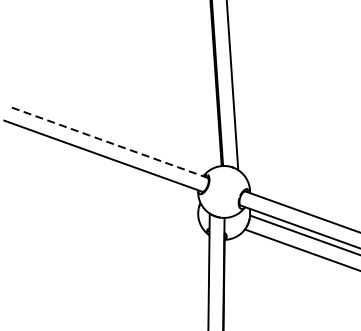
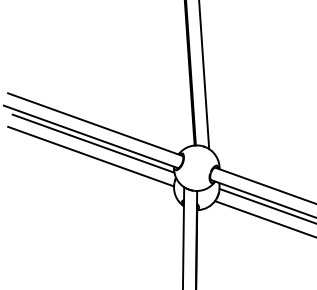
line: (108, 142) -> (95, 124), dashed -> solid
line: (106, 163) -> (93, 143), added
line: (104, 178) -> (91, 156), added

